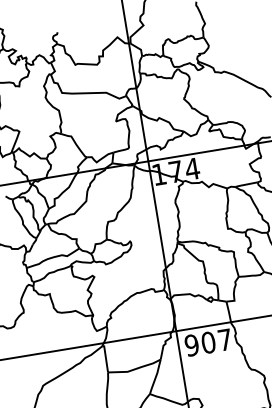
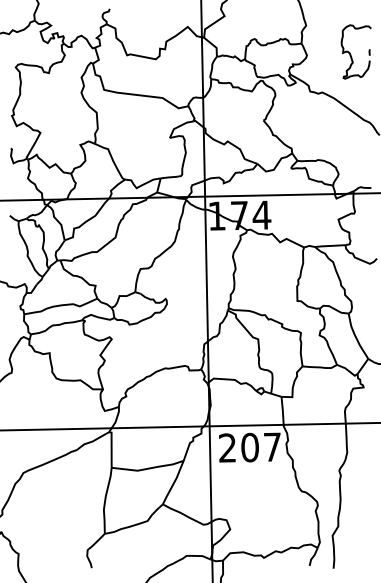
part: (244, 37) -> (355, 51), added
text: (191, 345) -> (227, 447), 907 -> 207

